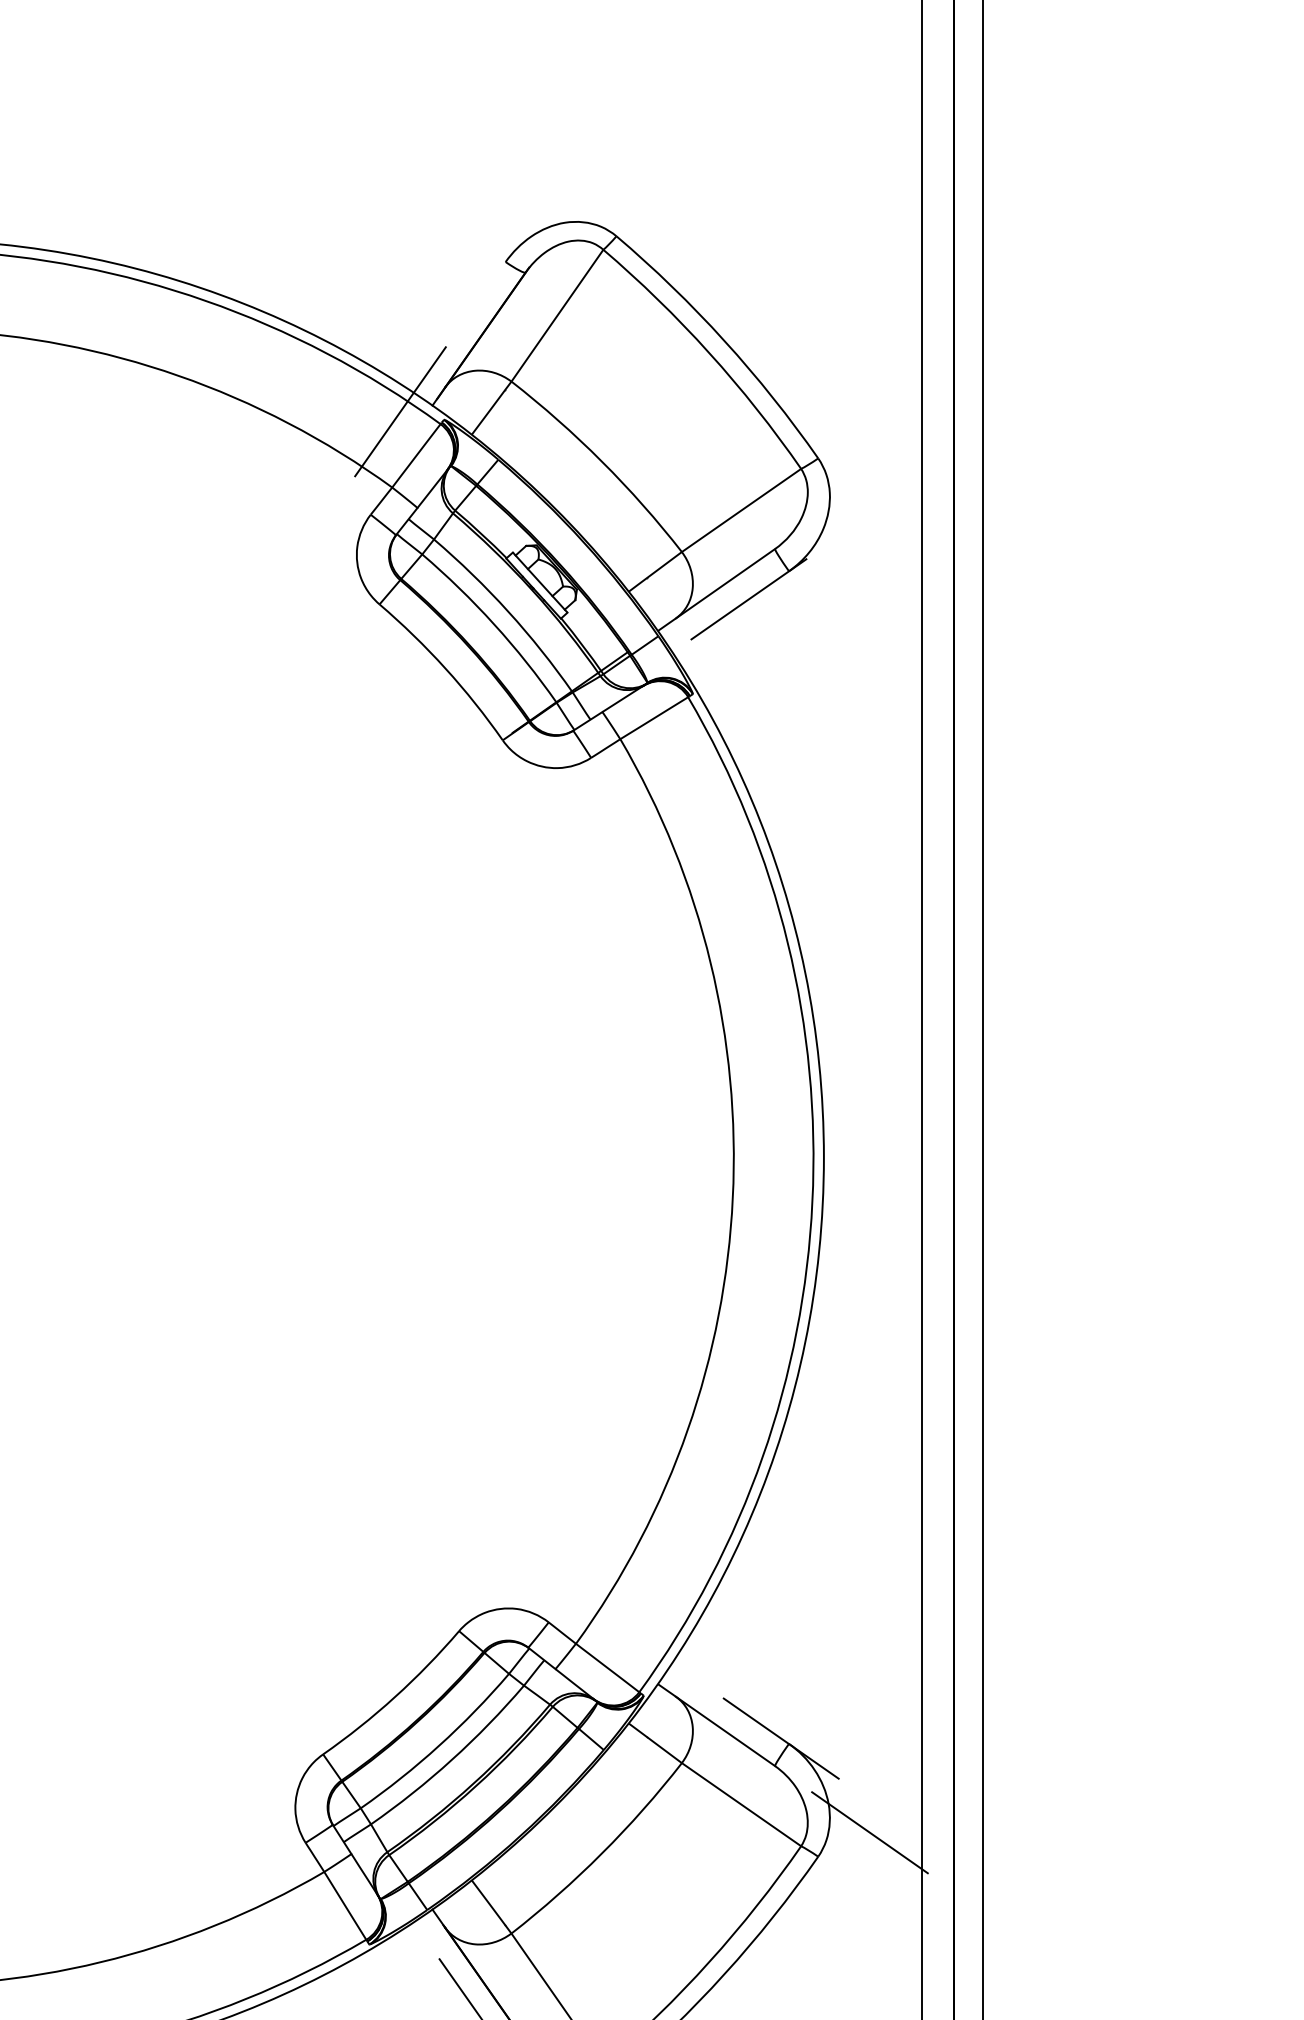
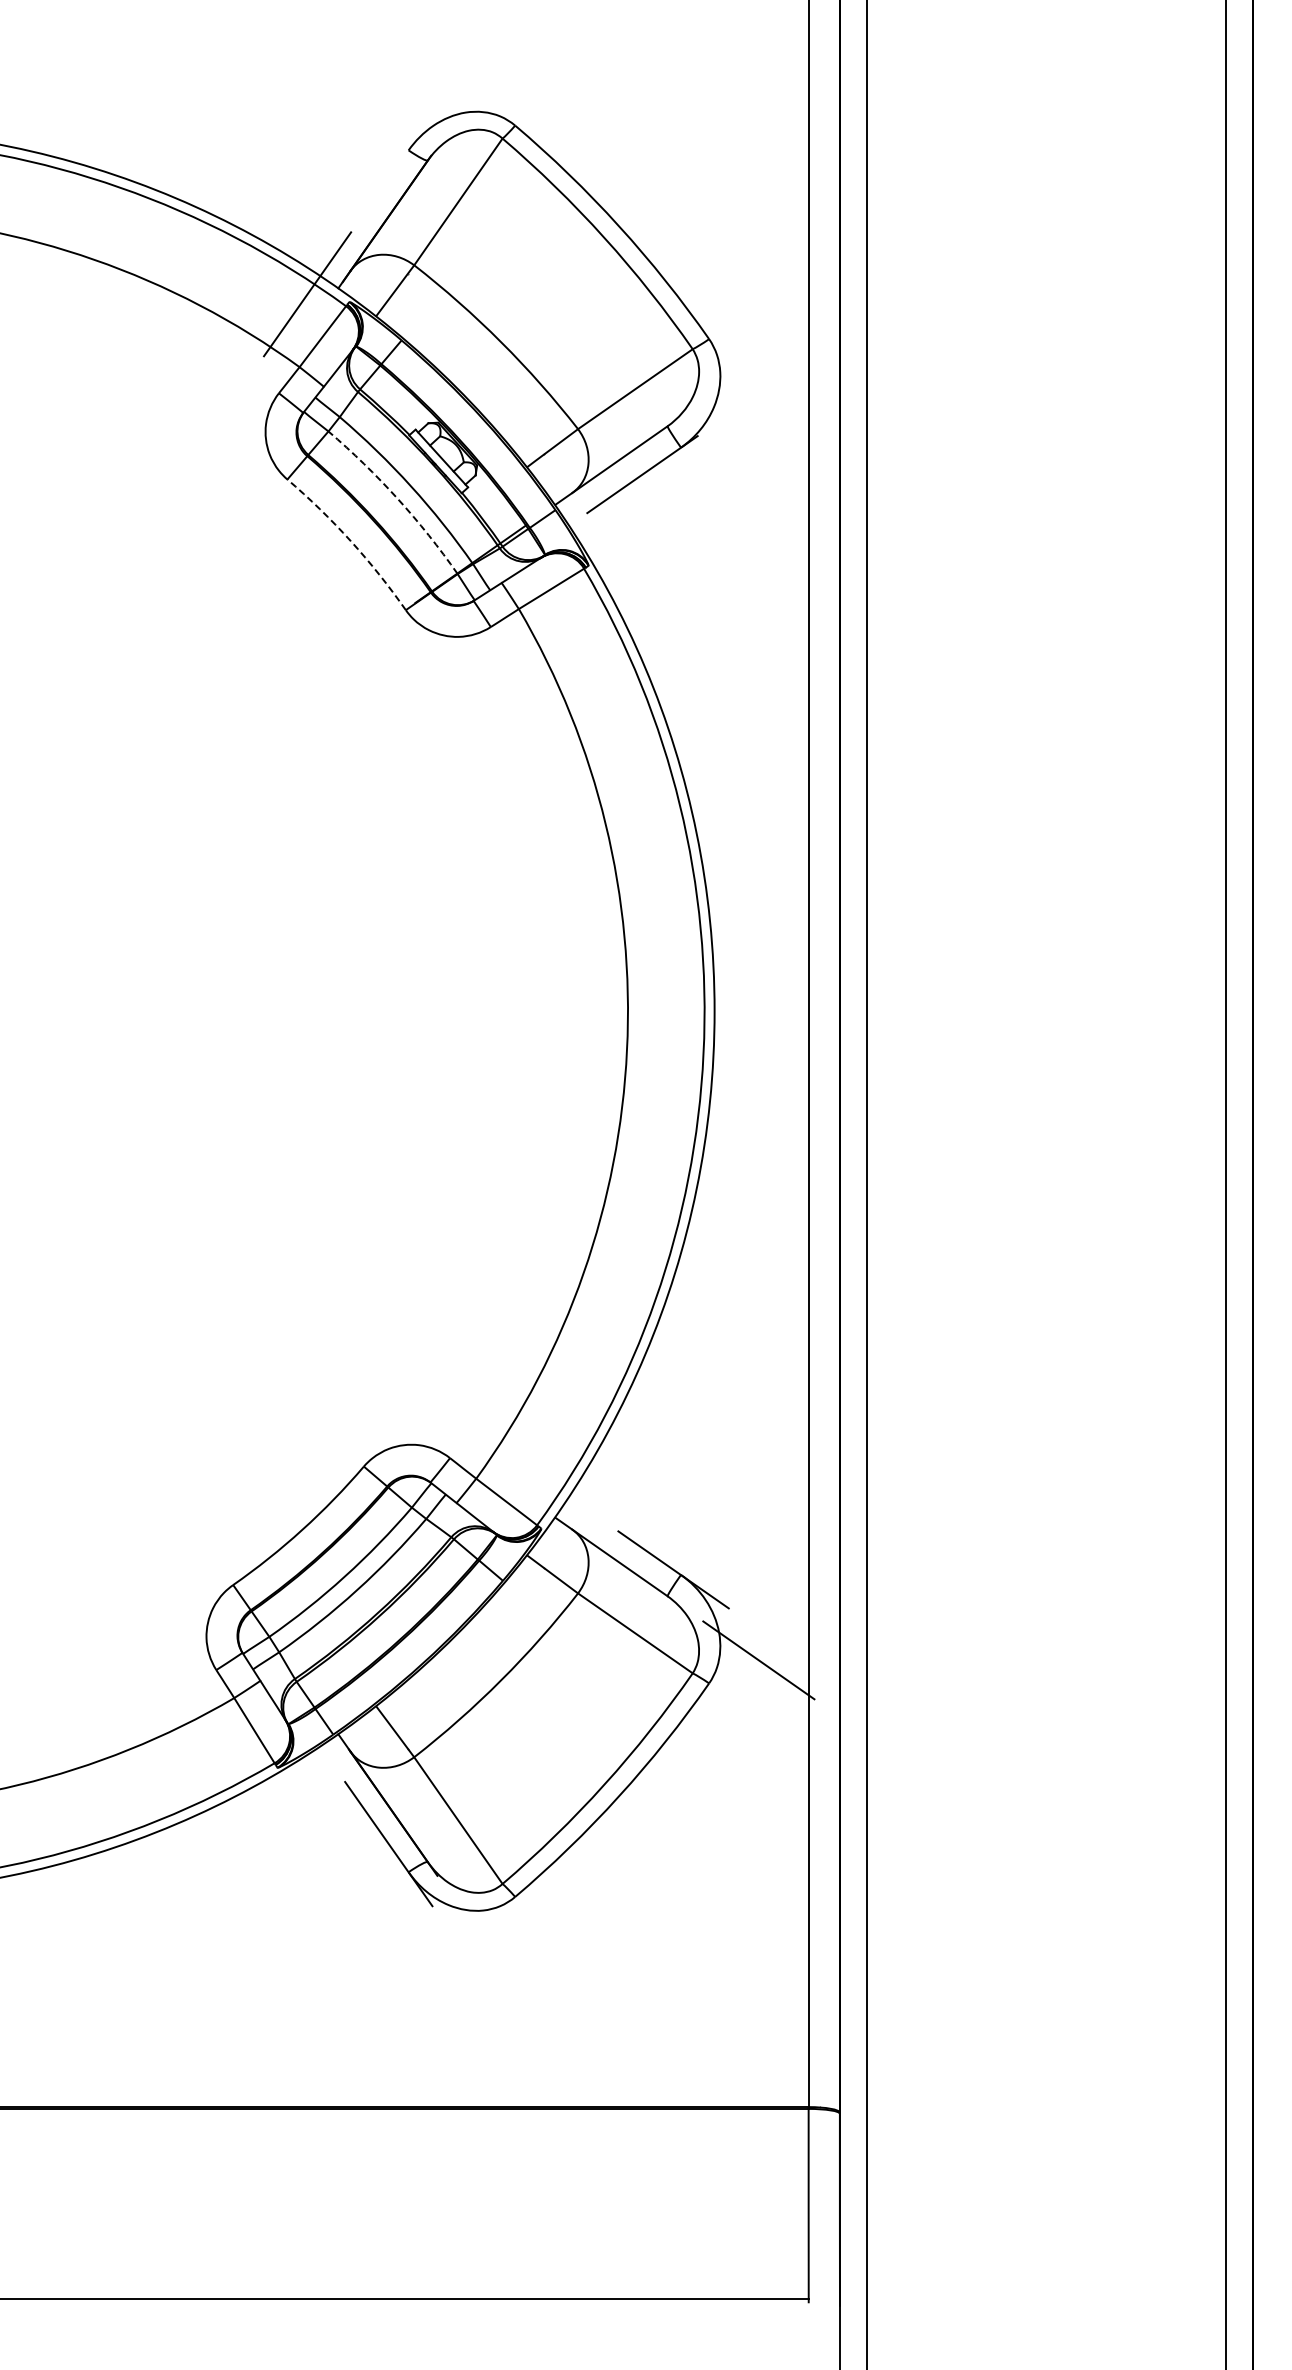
arc: (494, 624) -> (397, 498), solid -> dashed
arc: (445, 668) -> (350, 541), solid -> dashed

